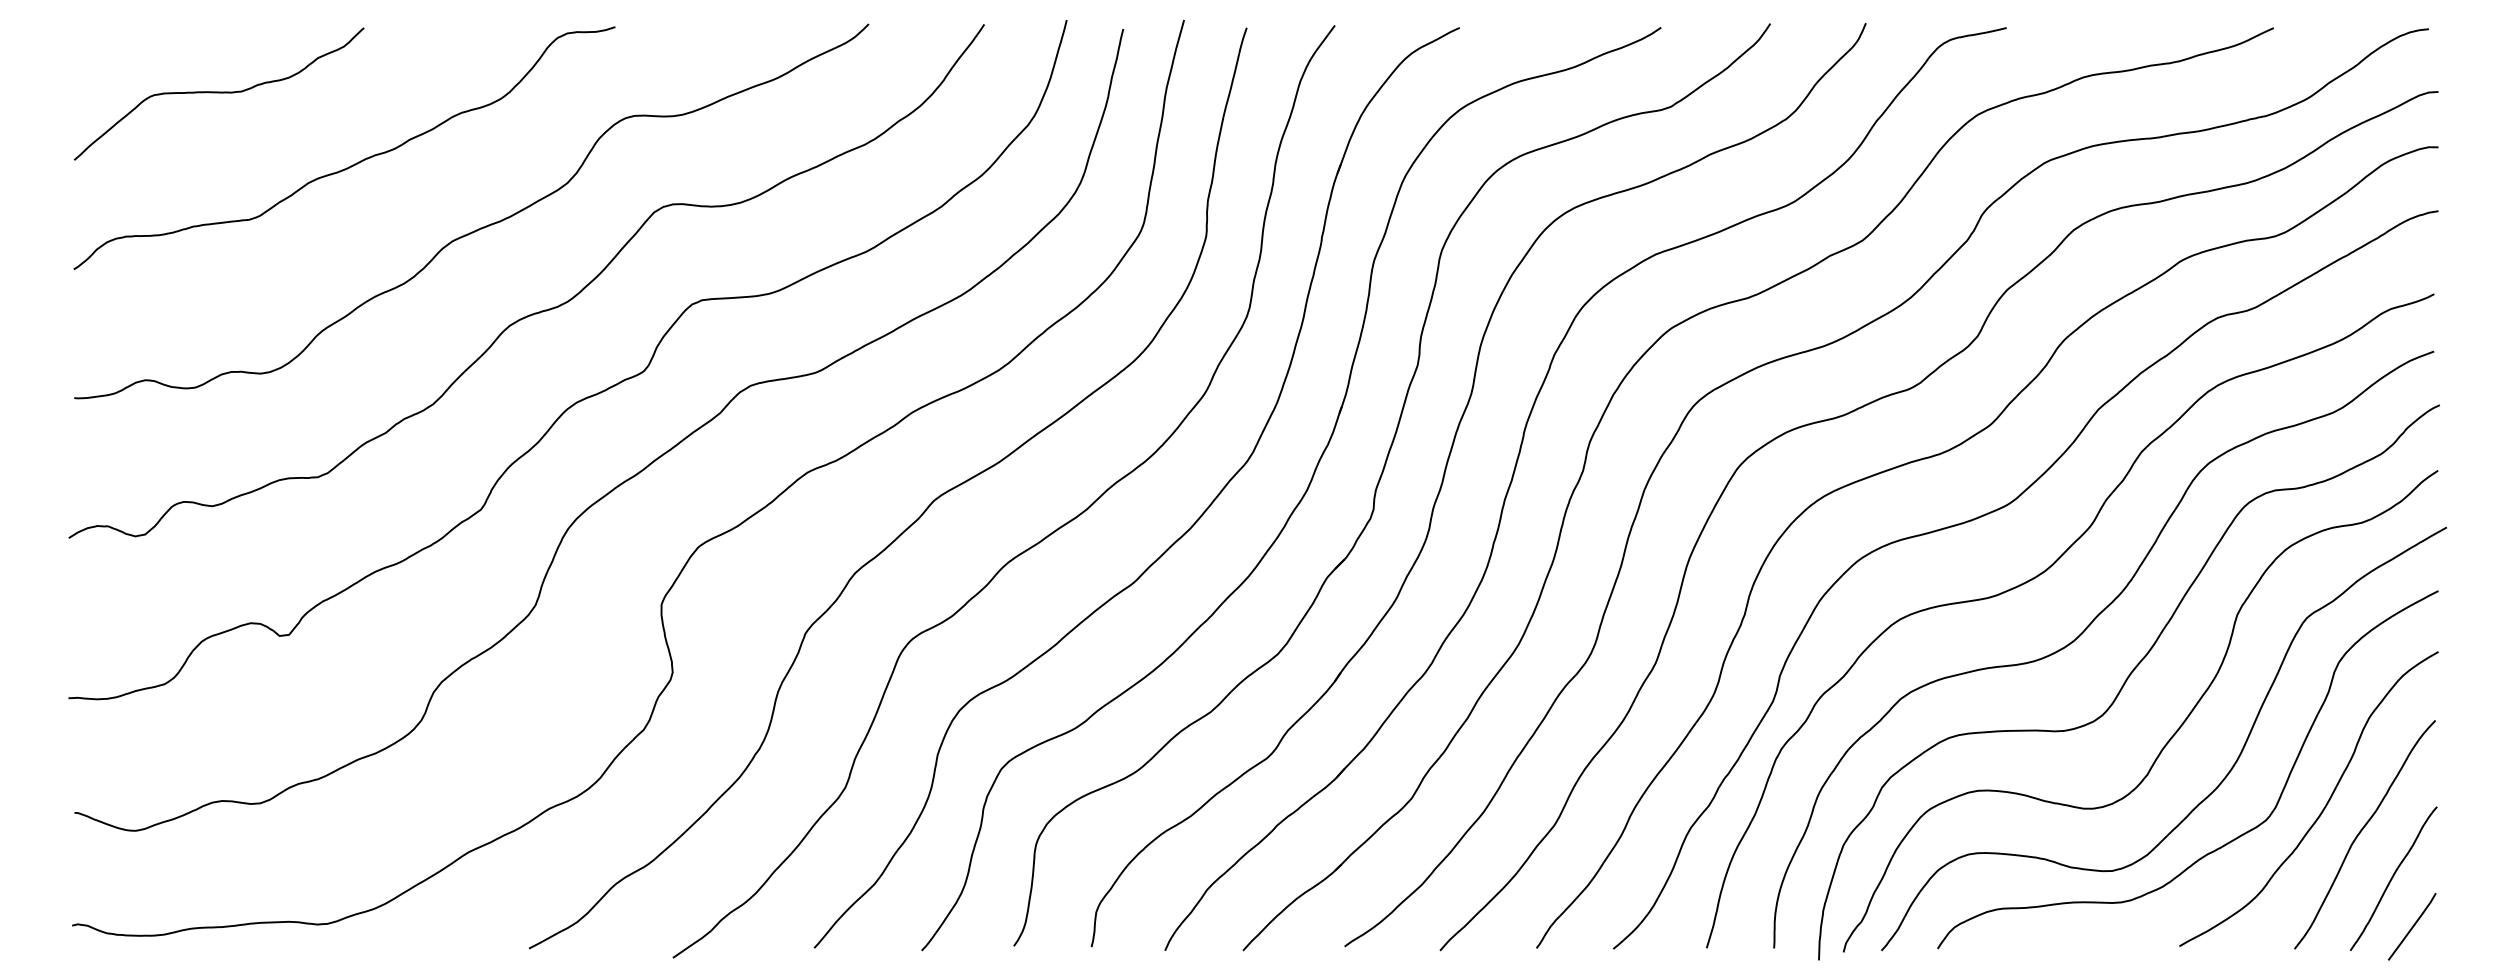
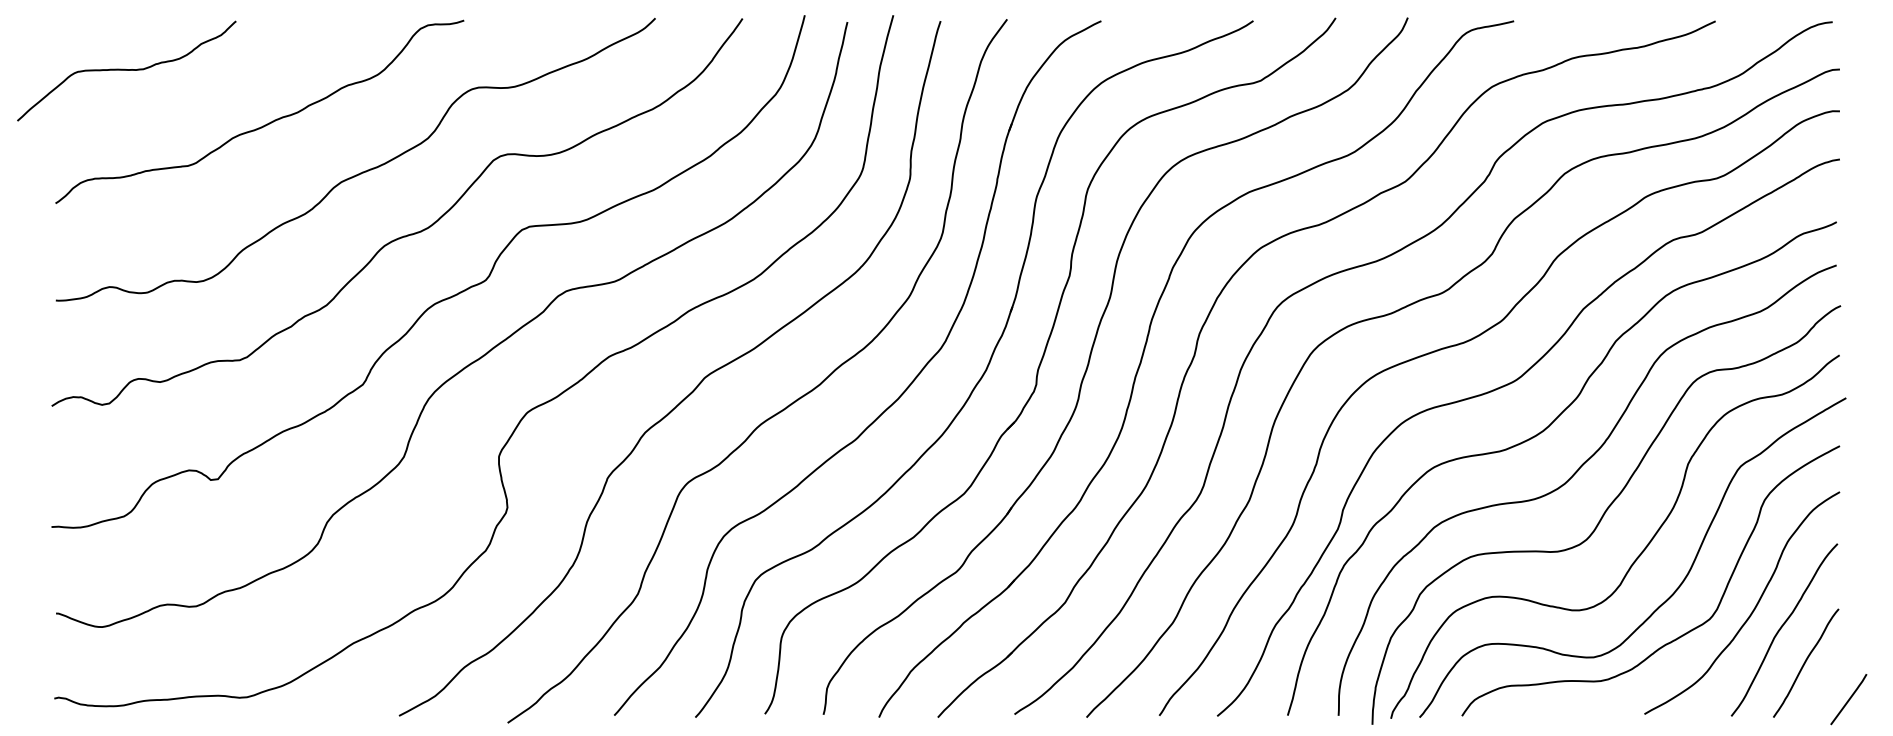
curve: (219, 93) -> (127, 70), moved
curve: (2412, 926) -> (1849, 699), moved

